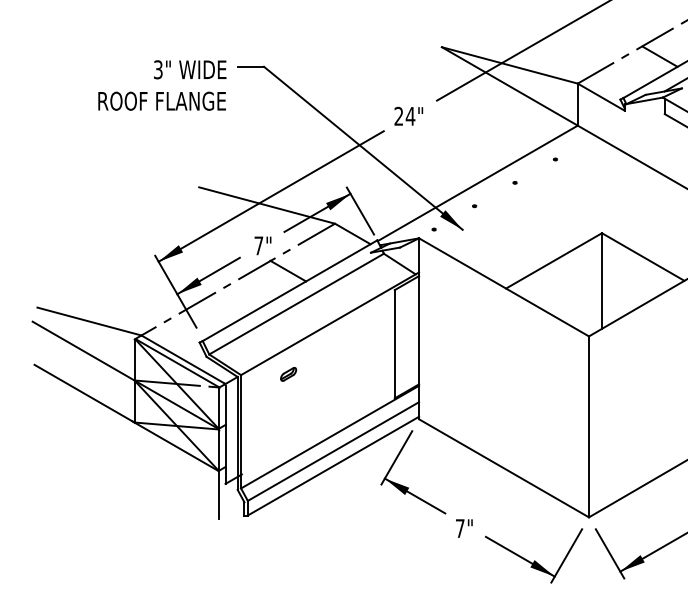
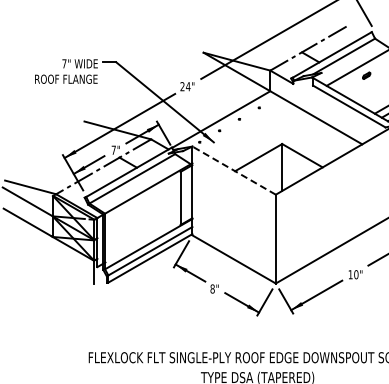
text: (158, 69) -> (64, 63), 3" -> 7"
line: (502, 287) -> (233, 170), solid -> dashed
part: (286, 374) -> (127, 213), removed
text: (459, 527) -> (212, 288), 7" -> 8"

